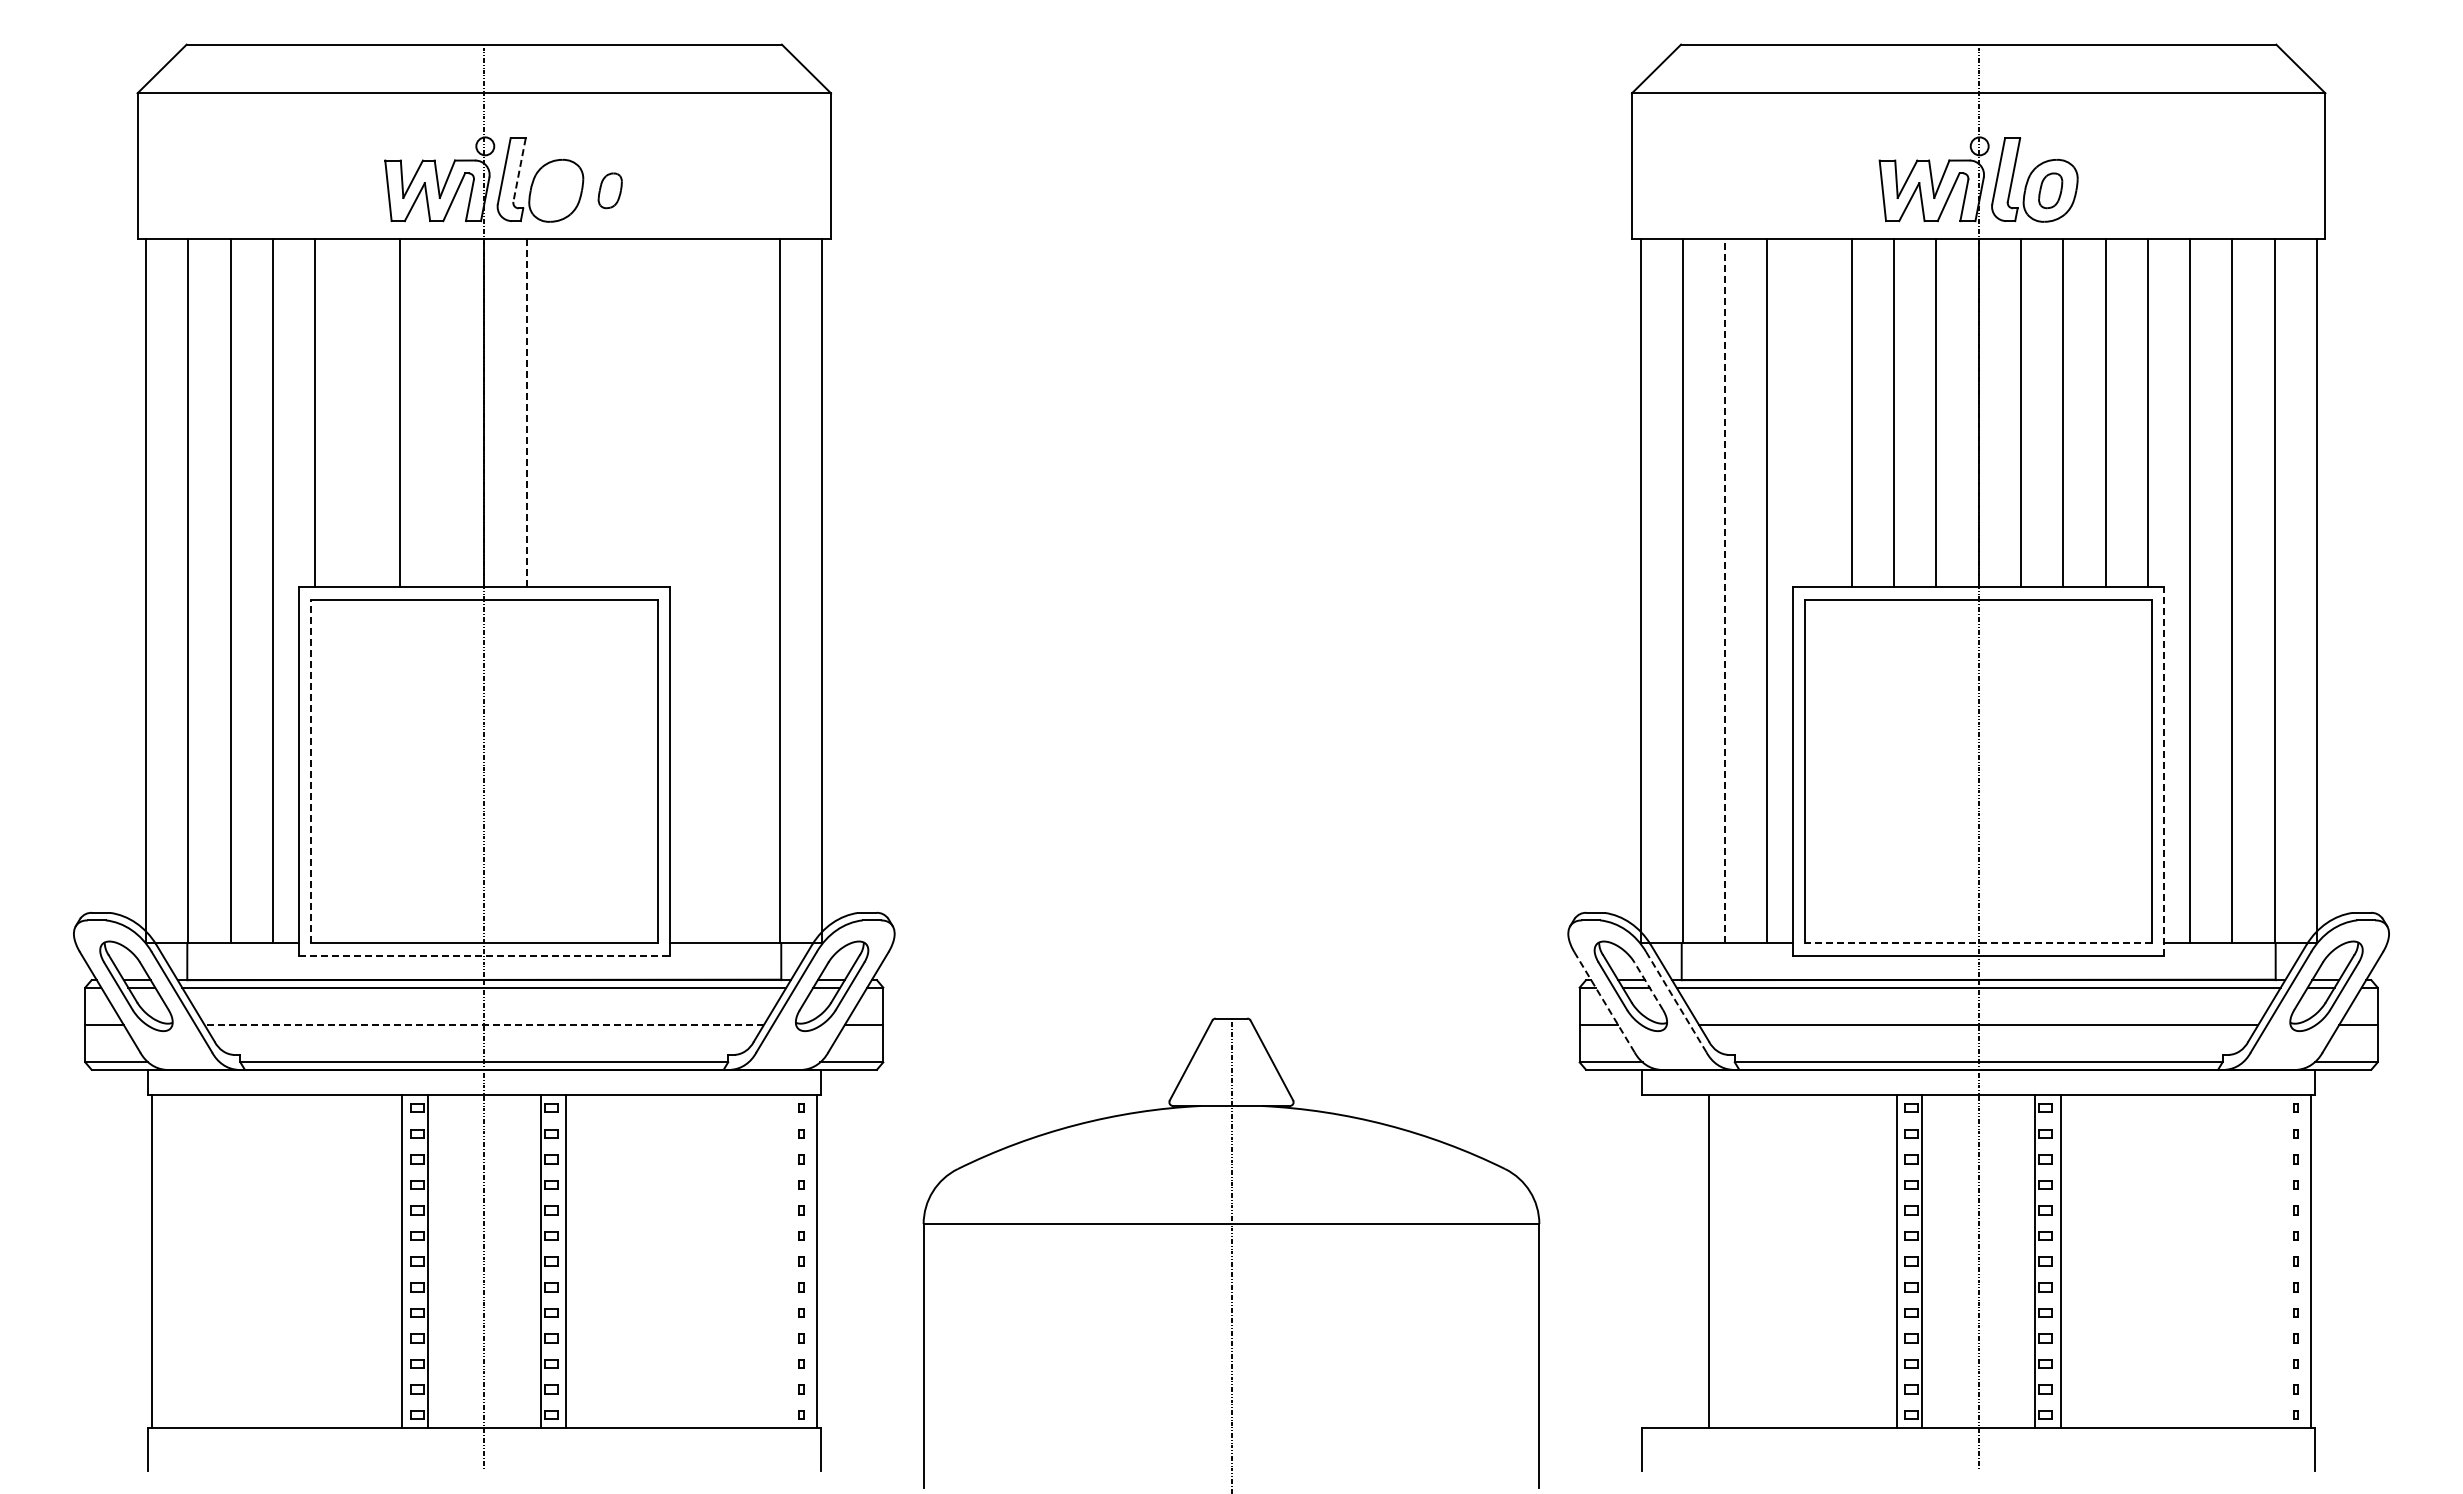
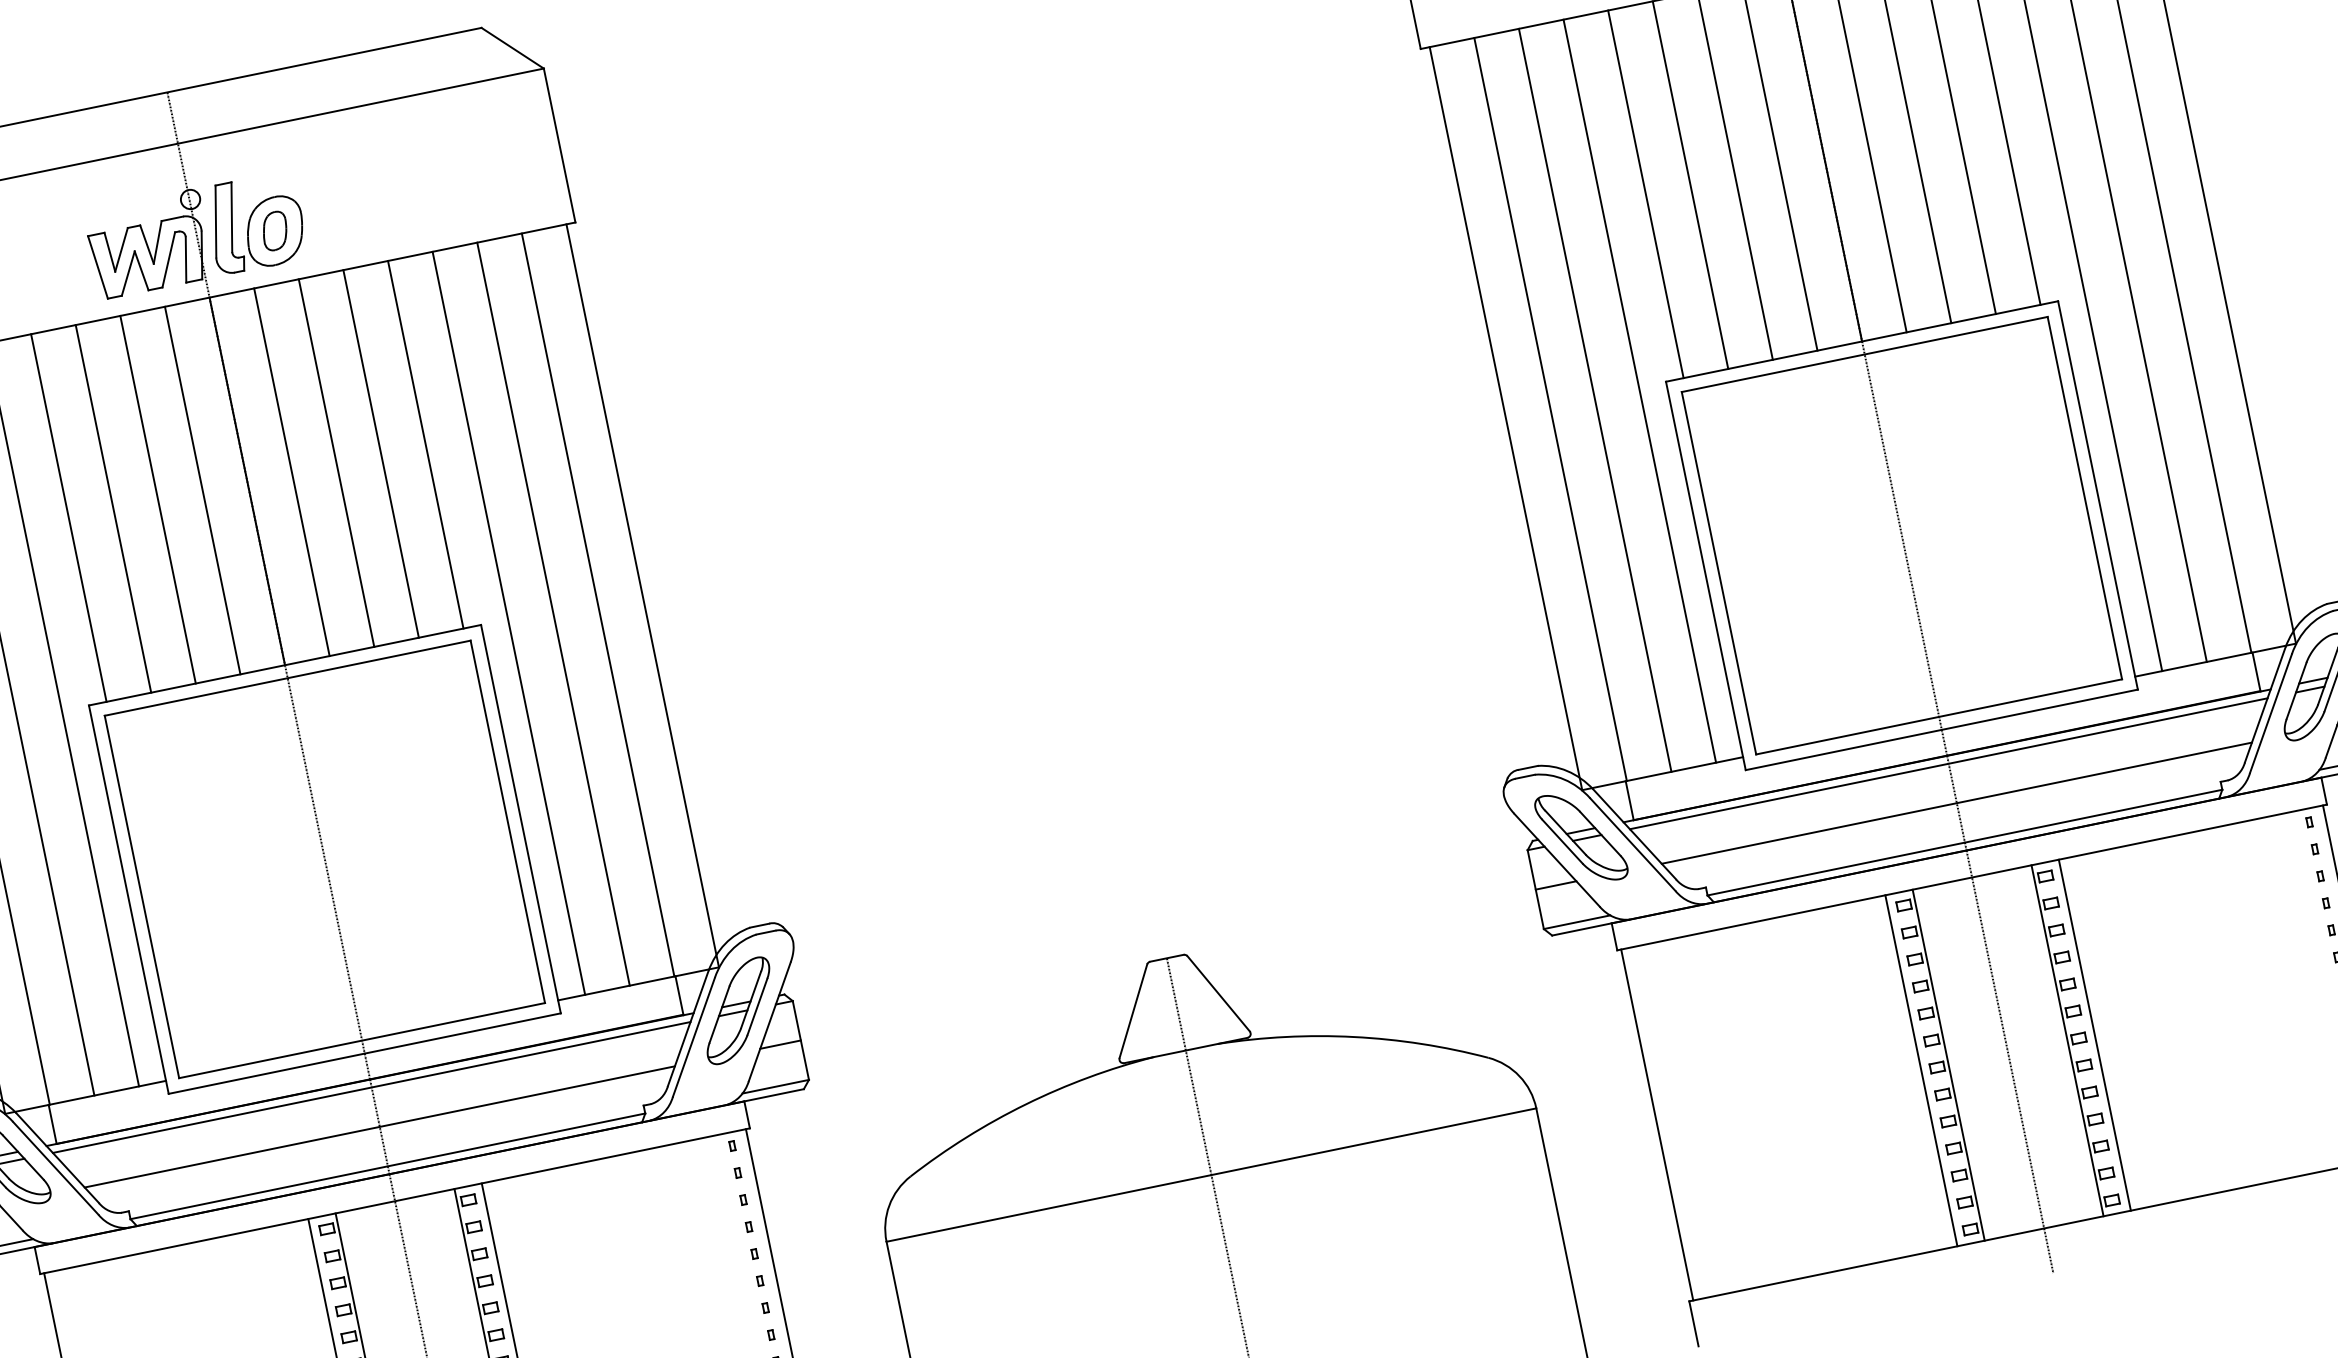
line: (519, 170) -> (231, 217), dashed -> solid
part: (609, 190) -> (274, 230), moved
line: (526, 412) -> (291, 471), dashed -> solid
line: (357, 413) -> (113, 509), added
line: (442, 413) -> (203, 490), added
line: (568, 413) -> (336, 463), added
line: (611, 413) -> (381, 454), added
line: (653, 413) -> (425, 444), added
line: (1809, 413) -> (1645, 194), added
line: (1725, 590) -> (1595, 399), dashed -> solid
line: (695, 591) -> (508, 623), added
line: (737, 591) -> (553, 614), added
line: (310, 771) -> (141, 897), dashed -> solid
line: (2164, 771) -> (2098, 495), dashed -> solid
line: (1978, 943) -> (1938, 717), dashed -> solid
line: (484, 955) -> (364, 1053), dashed -> solid
line: (1648, 986) -> (1600, 834), dashed -> solid
line: (1604, 1001) -> (1556, 859), dashed -> solid
line: (1676, 1001) -> (1632, 843), dashed -> solid
line: (484, 1024) -> (379, 1126), dashed -> solid
line: (1709, 1261) -> (1657, 1124), moved

